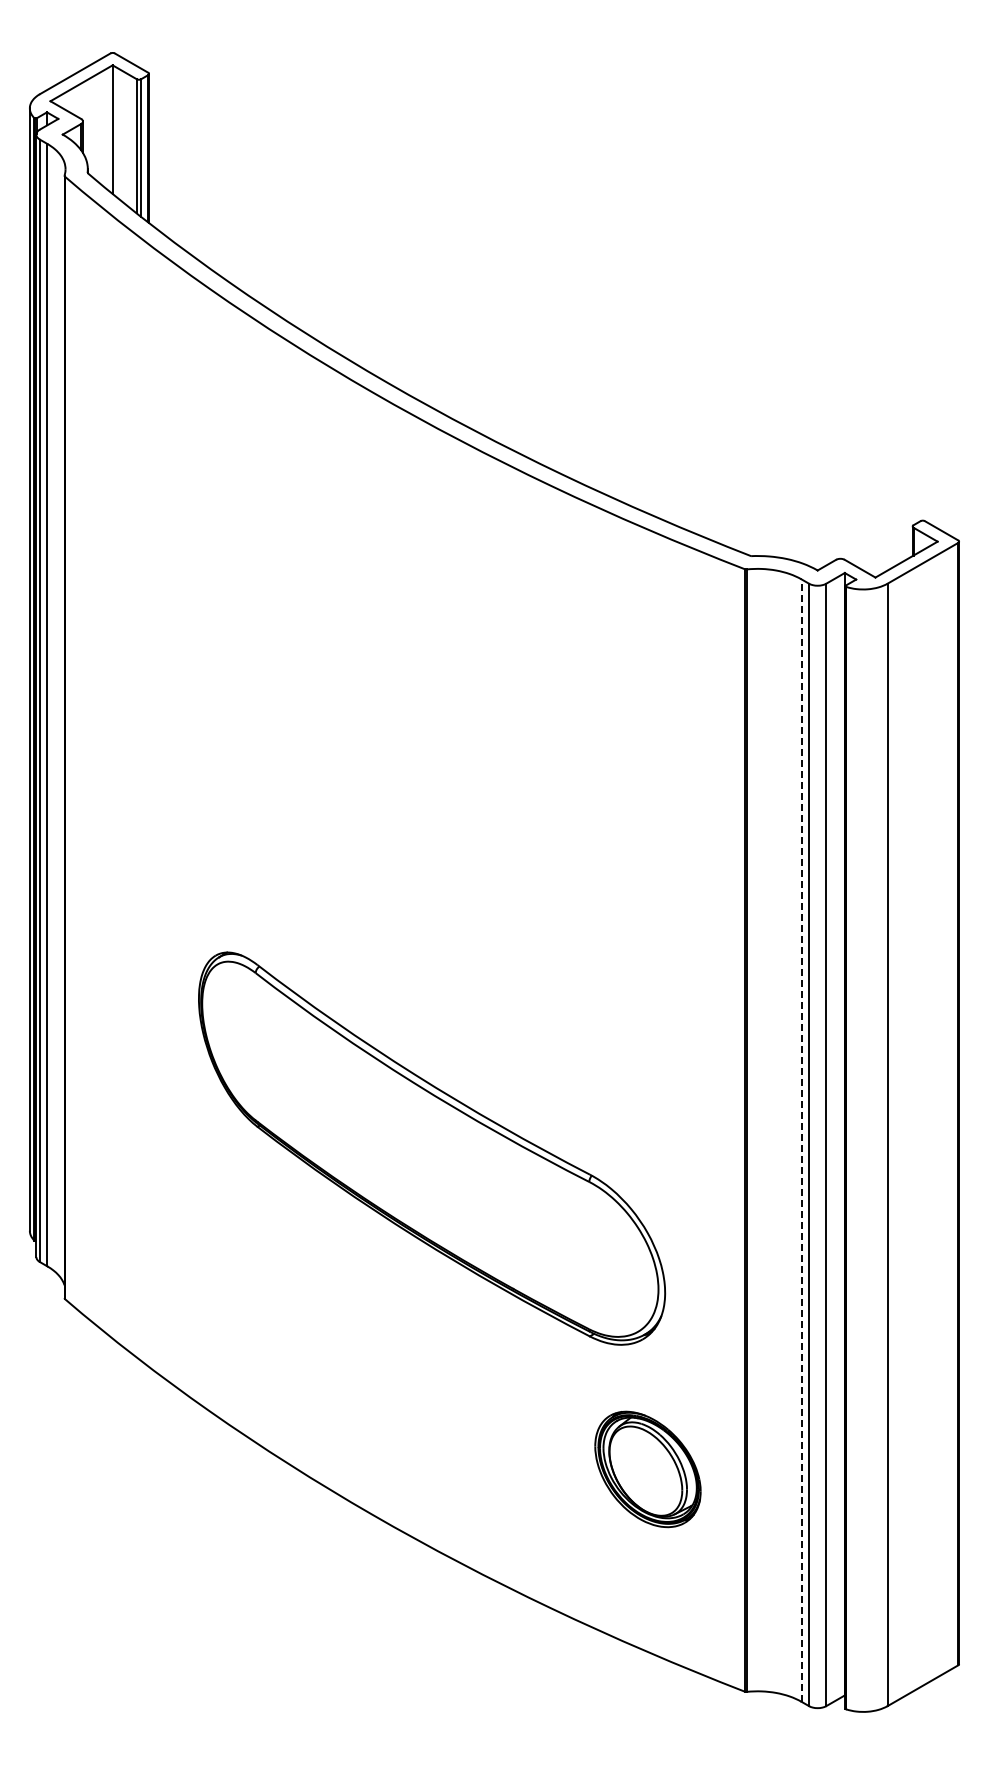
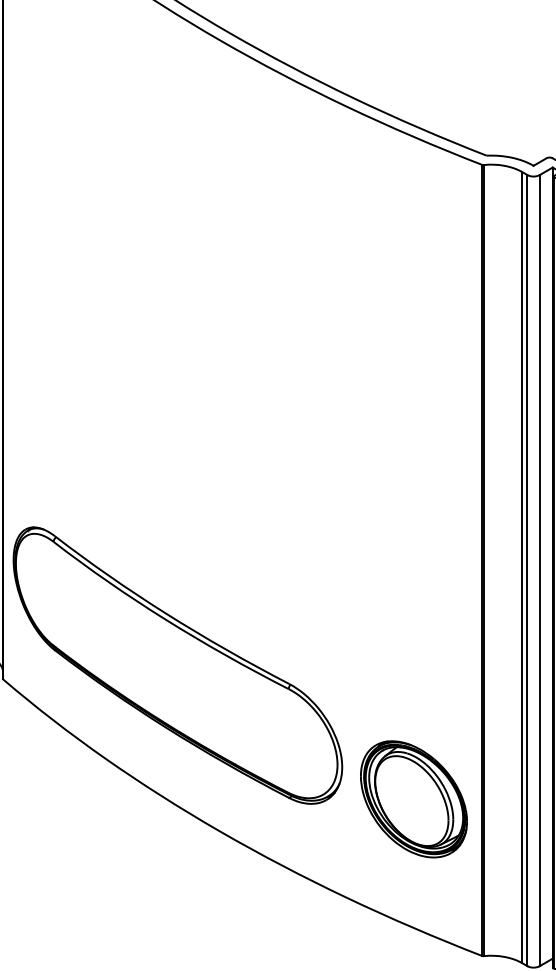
line: (801, 1140) -> (522, 567), dashed -> solid
part: (432, 1148) -> (178, 665), moved
part: (647, 1469) -> (413, 799), size x1.43

